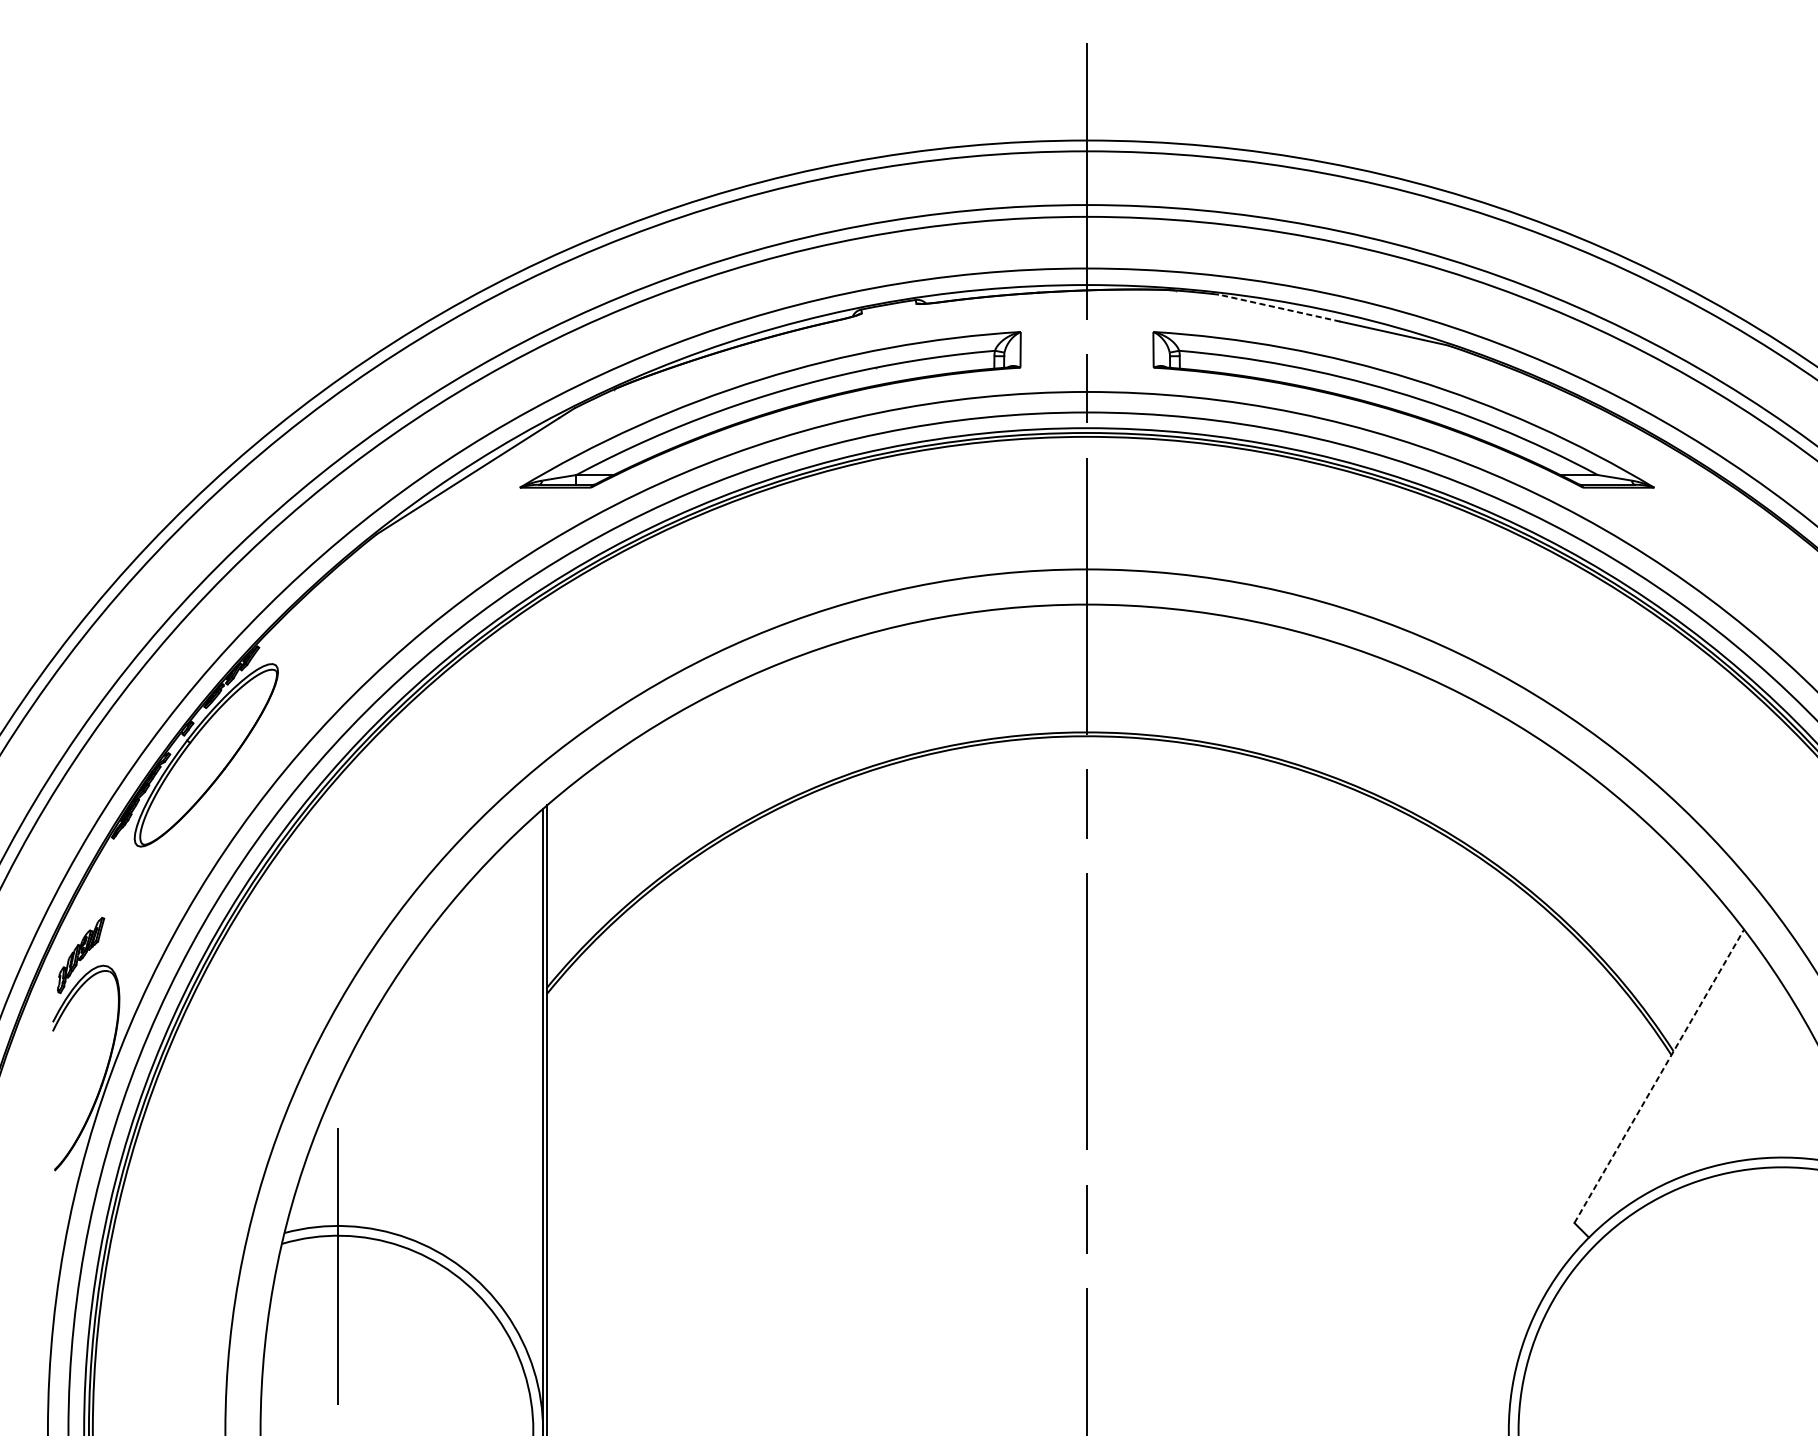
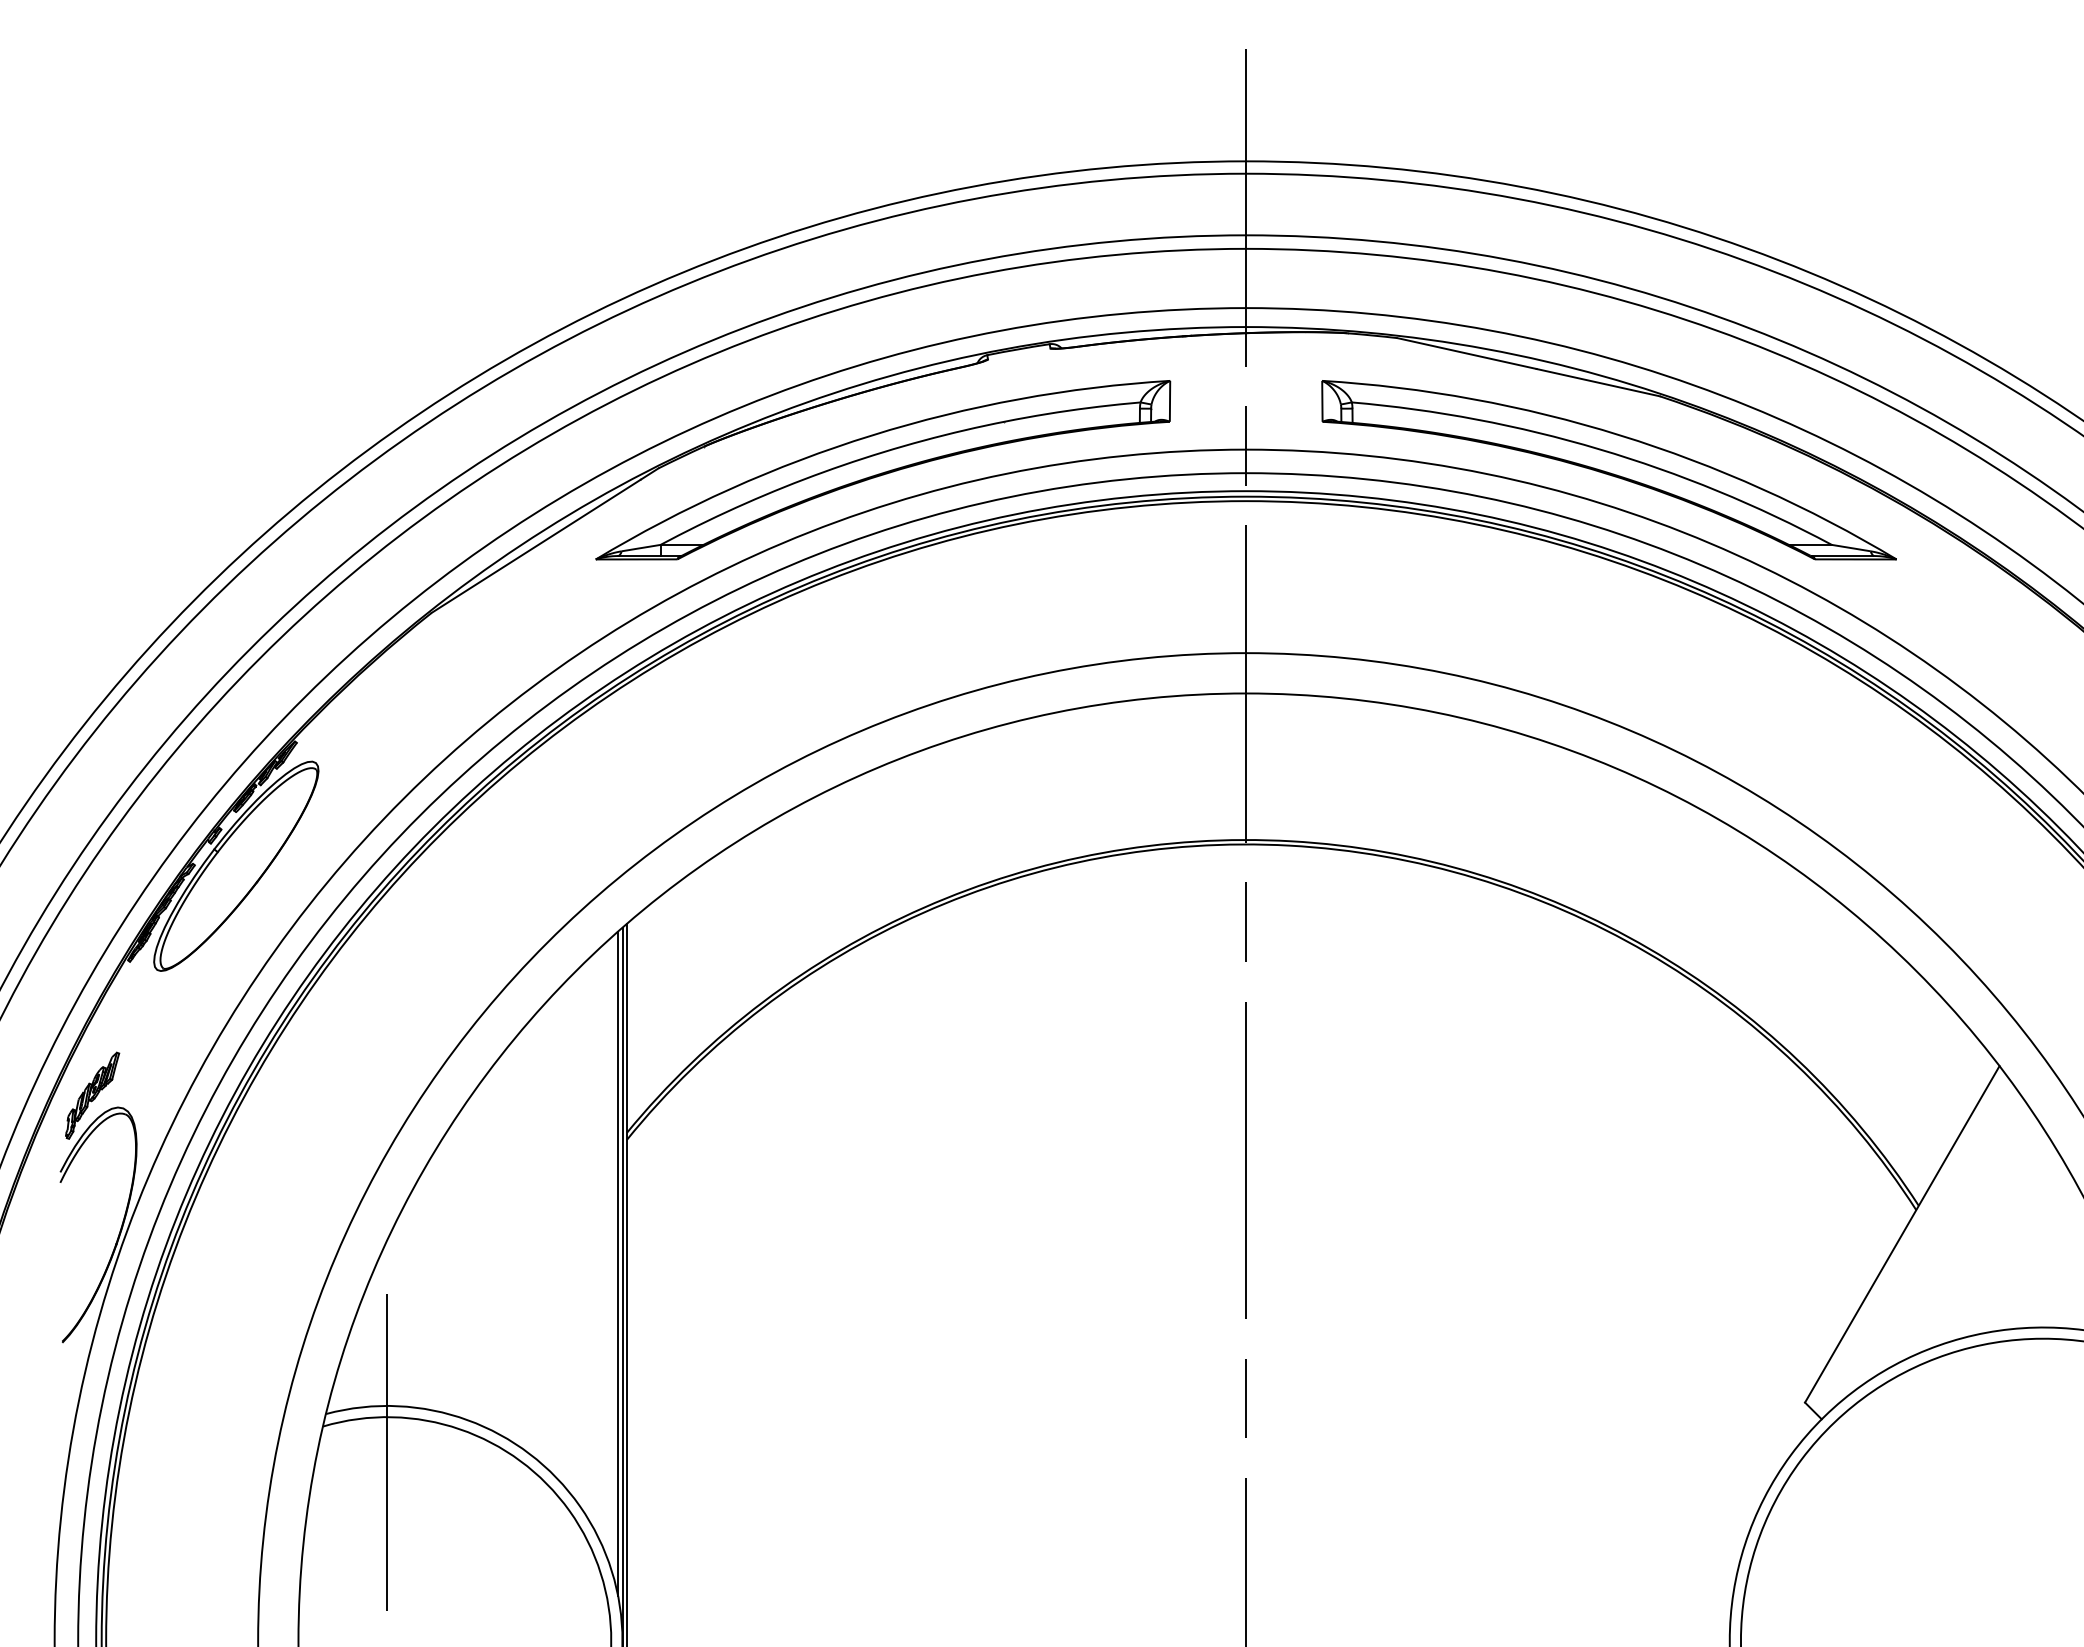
line: (1279, 308) -> (1466, 353), dashed -> solid
line: (1659, 1075) -> (1902, 1233), dashed -> solid
line: (539, 1101) -> (618, 1263), added

